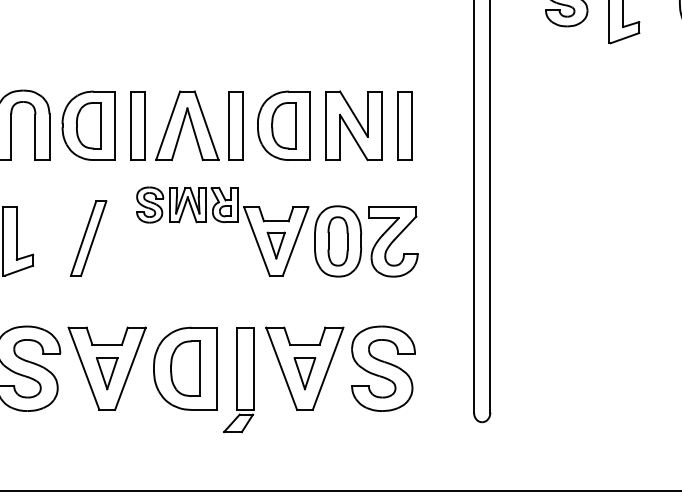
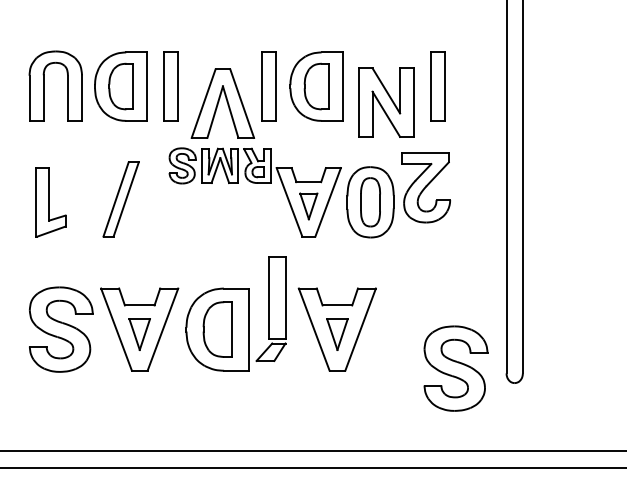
part: (187, 125) -> (223, 103), moved
part: (353, 125) -> (386, 102), moved
part: (393, 241) -> (426, 187), moved
part: (383, 368) -> (456, 368), moved
part: (238, 380) -> (271, 309), moved

